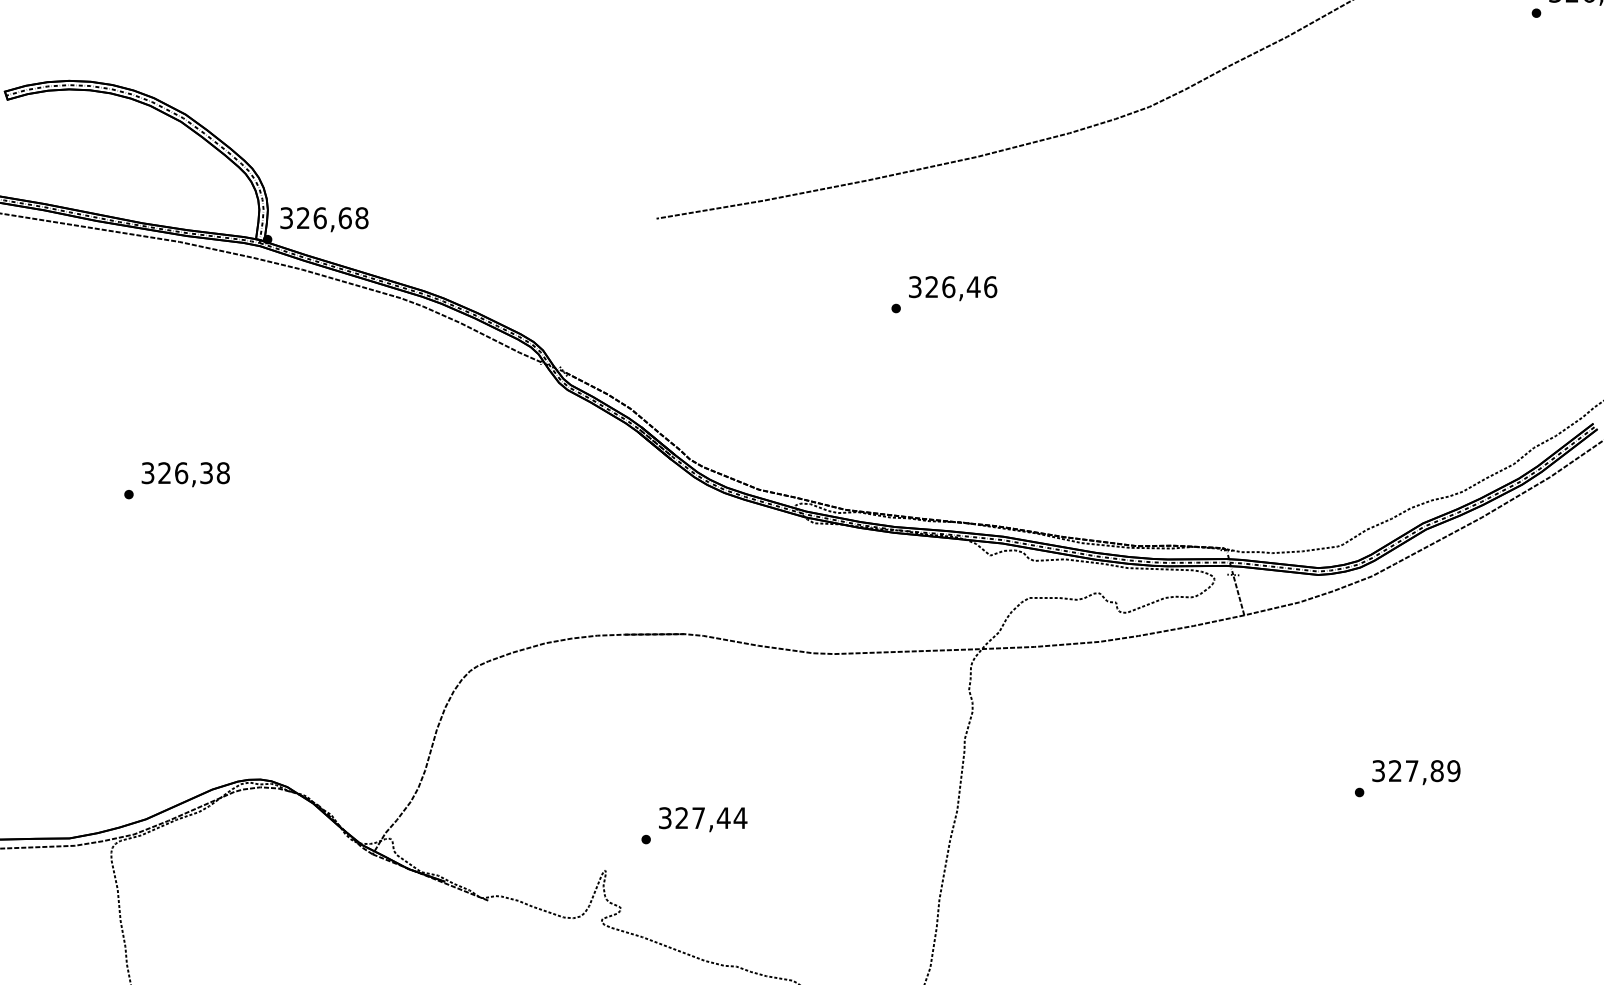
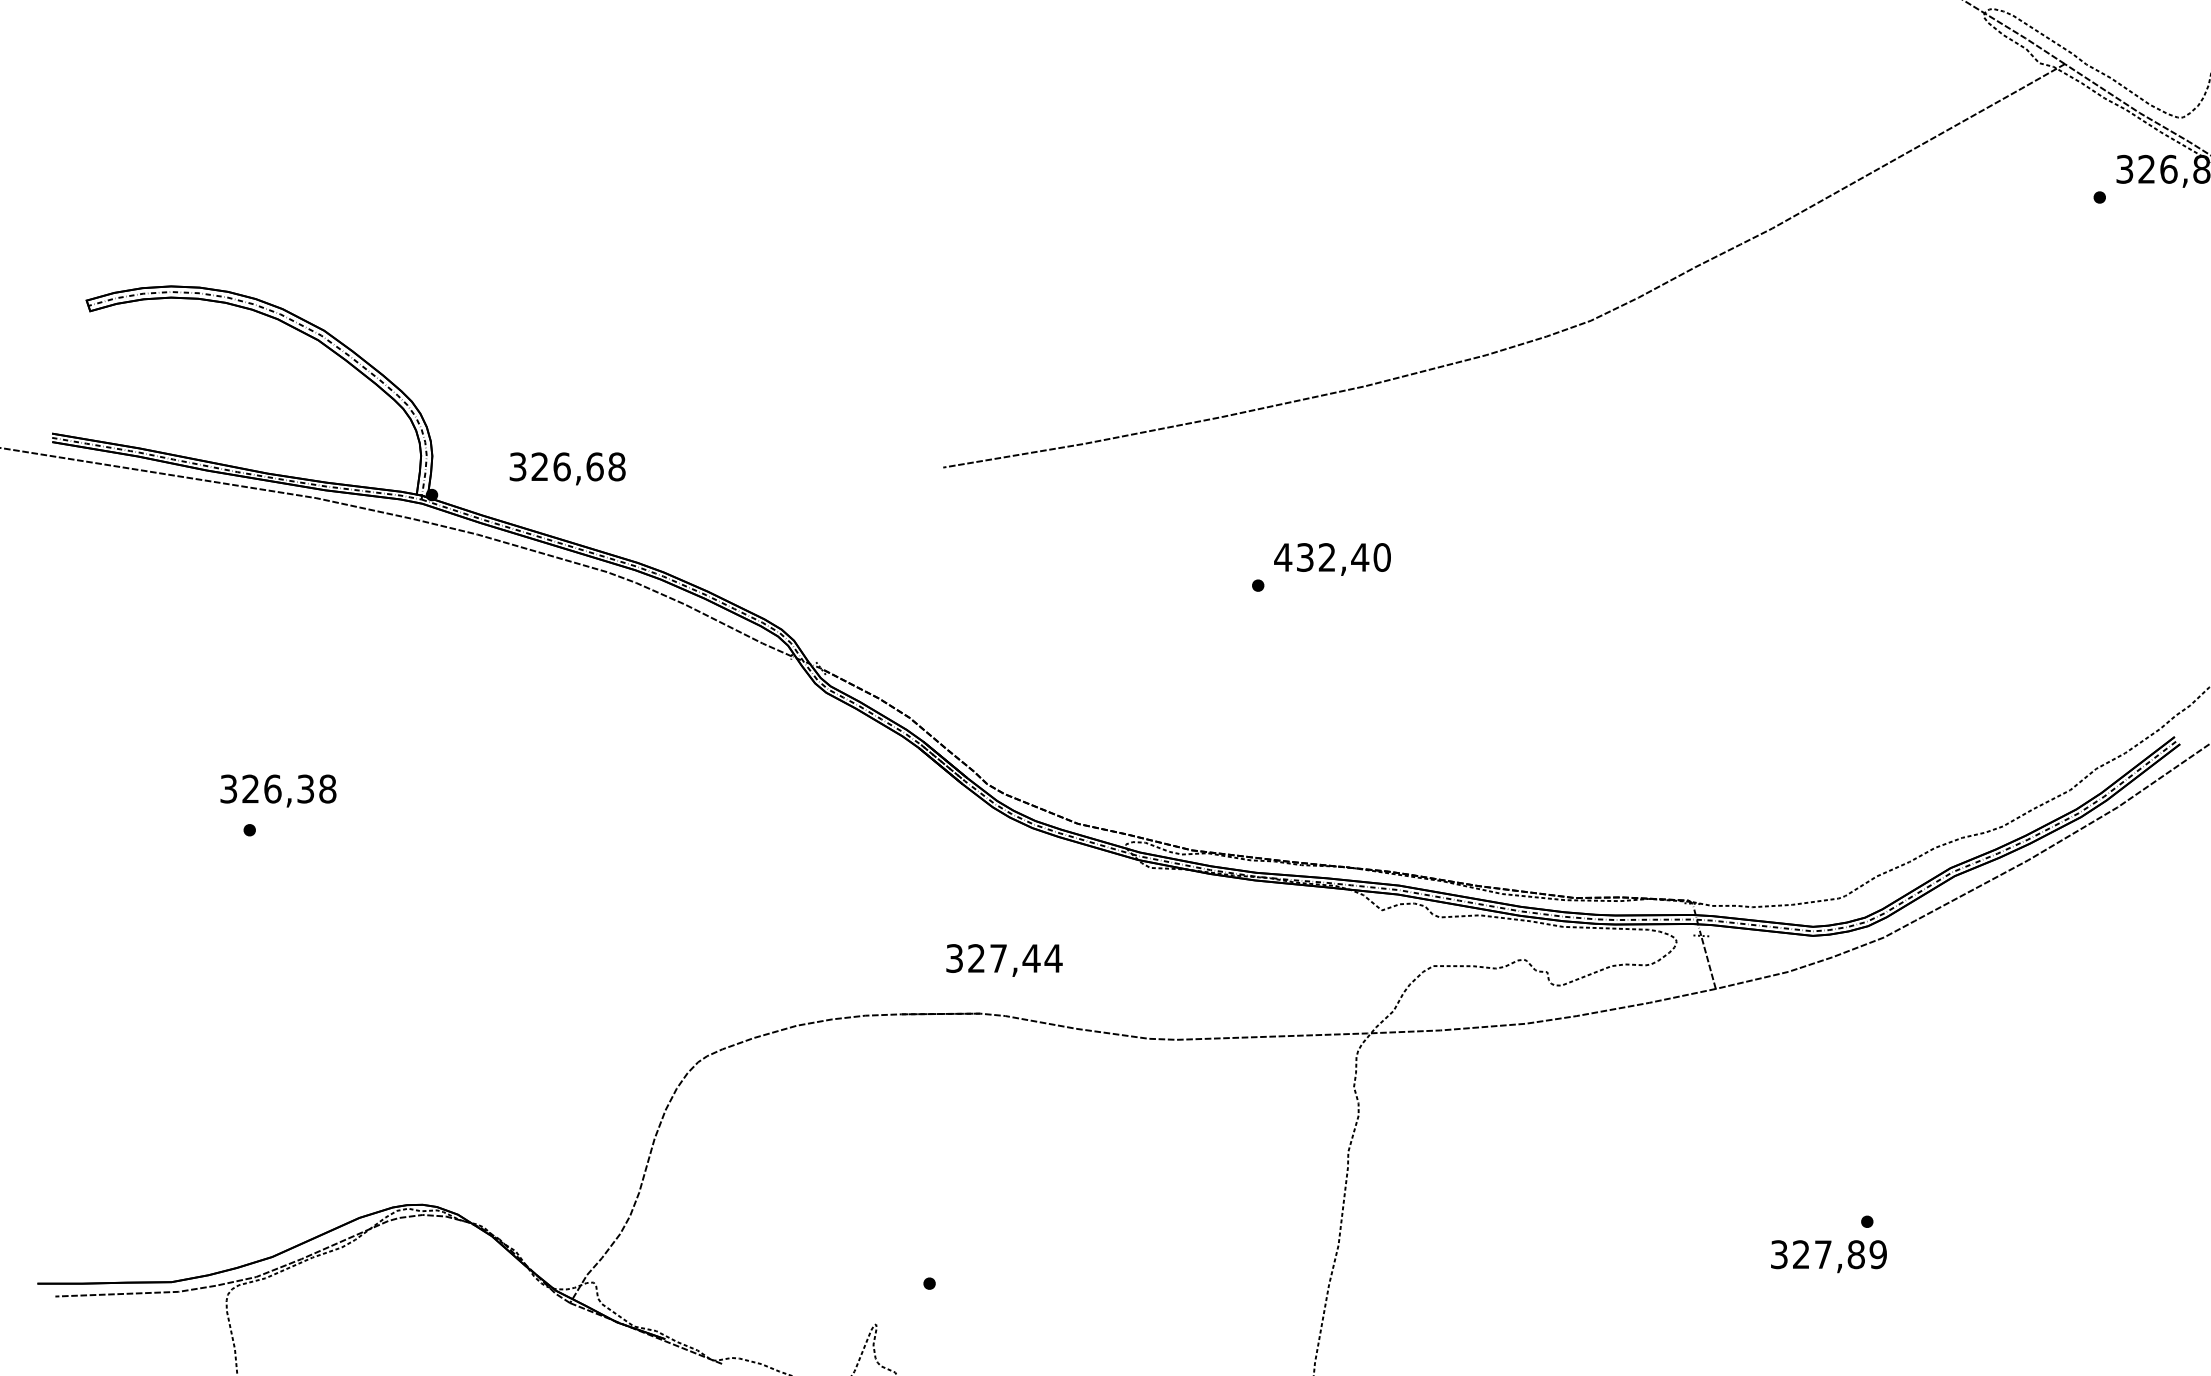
text: (324, 219) -> (567, 468), moved
text: (952, 287) -> (1332, 557), 326,46 -> 432,40
text: (185, 474) -> (278, 790), moved
text: (1416, 772) -> (1828, 1256), moved
text: (703, 819) -> (1004, 960), moved

